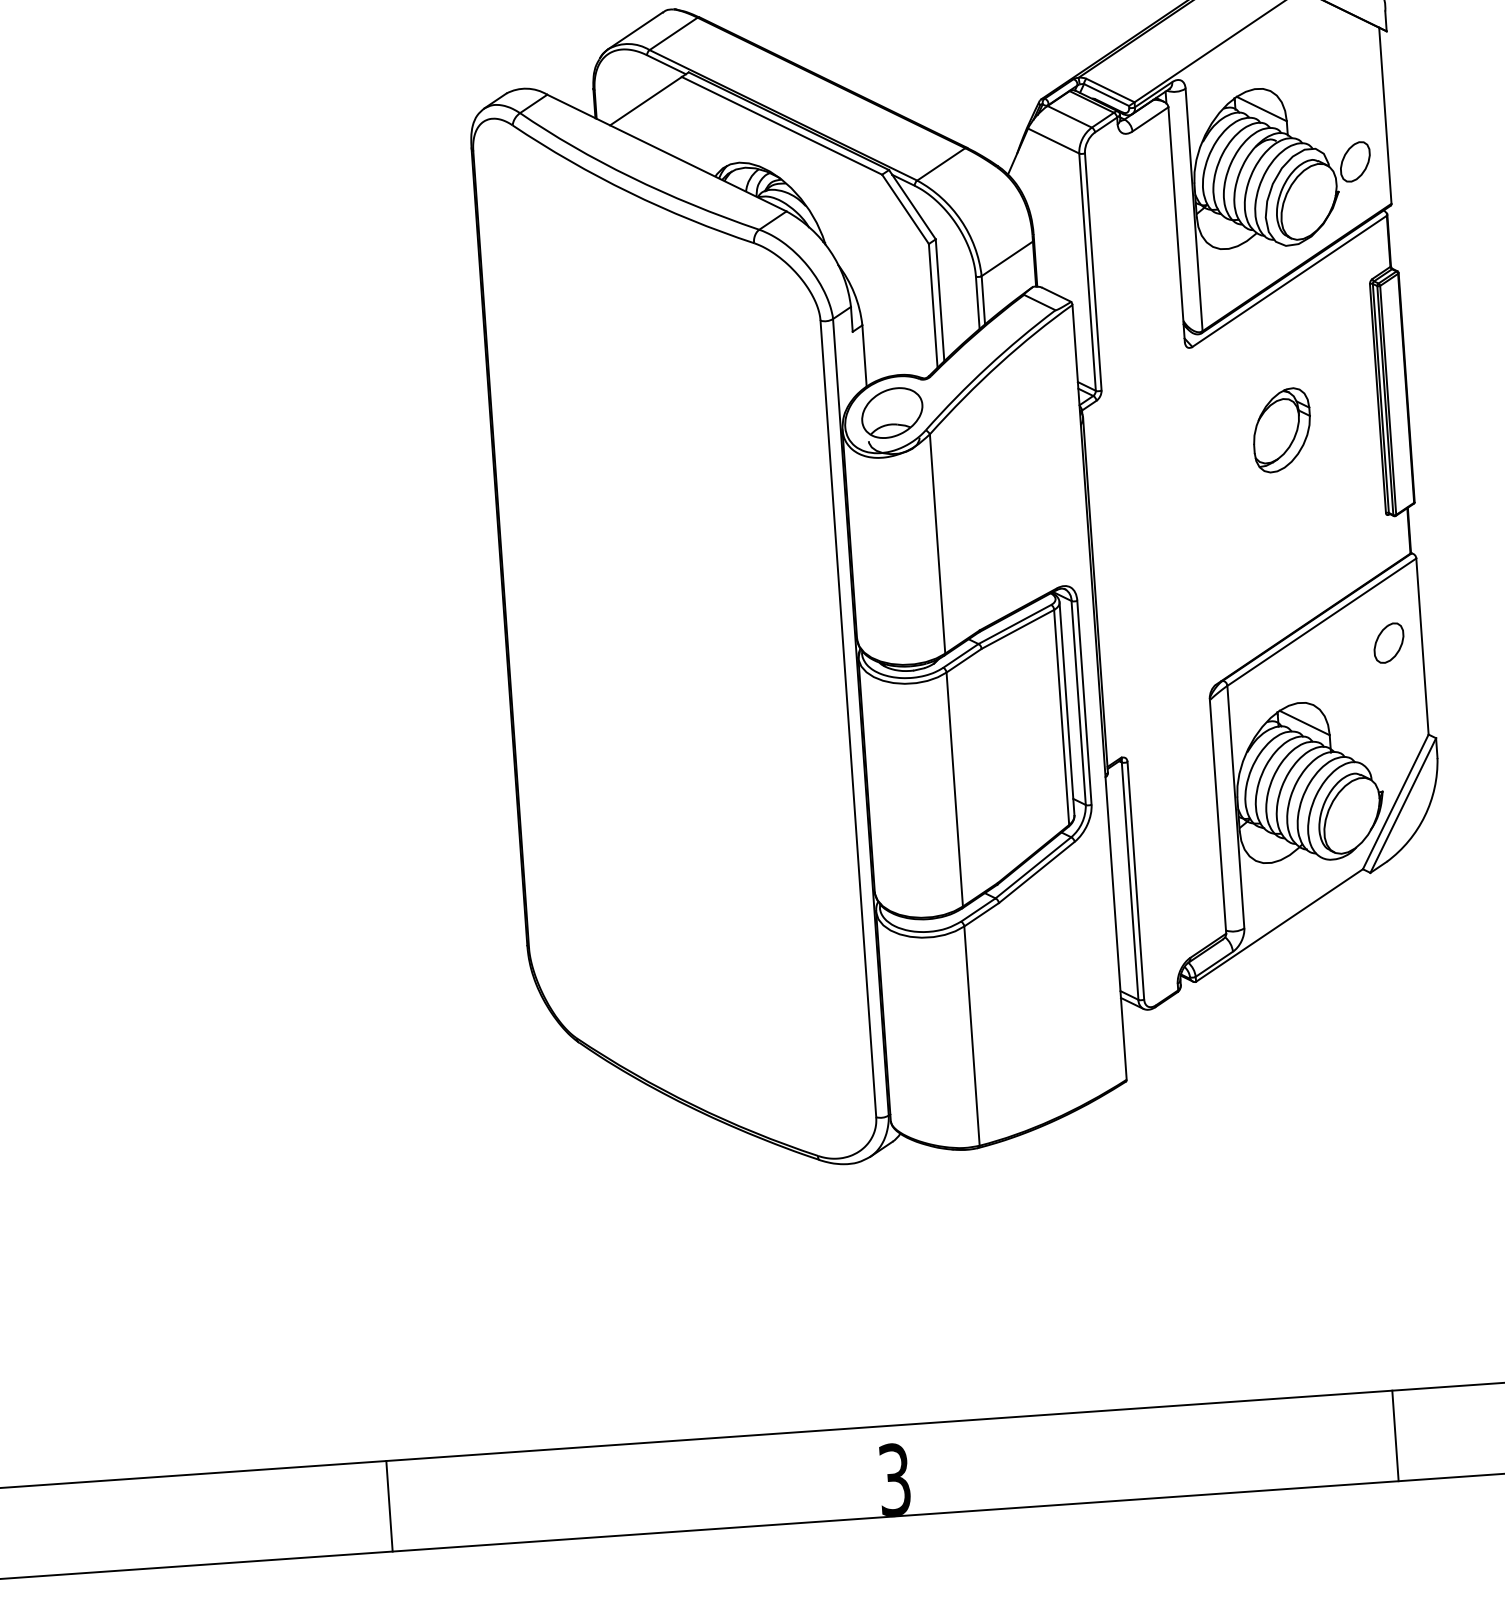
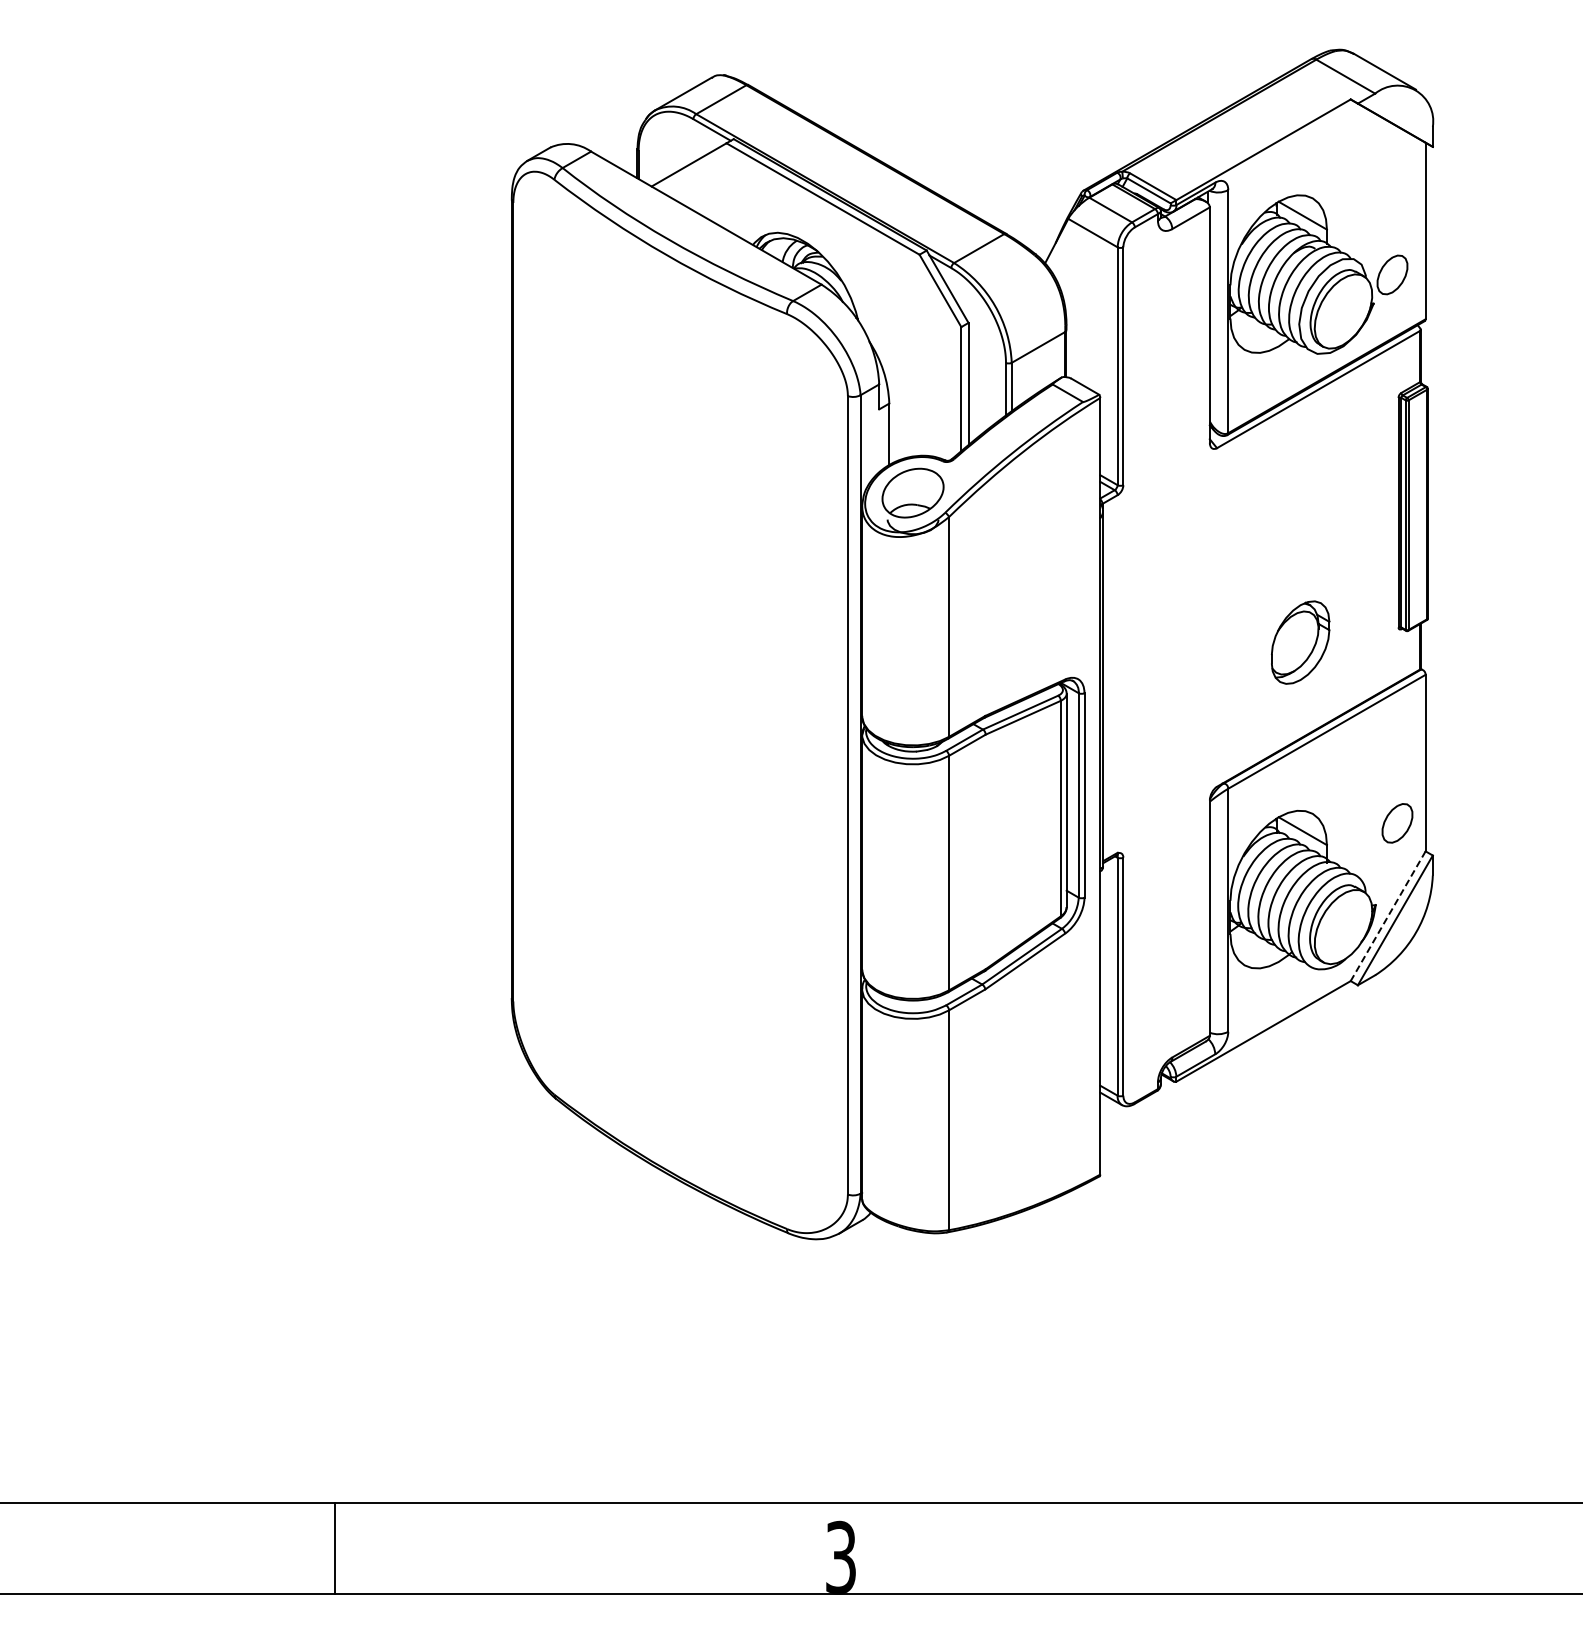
part: (1281, 430) -> (1300, 642), moved
part: (1389, 643) -> (1397, 823), moved
line: (1396, 802) -> (1388, 916), solid -> dashed
line: (1395, 1435) -> (1343, 1548), removed

